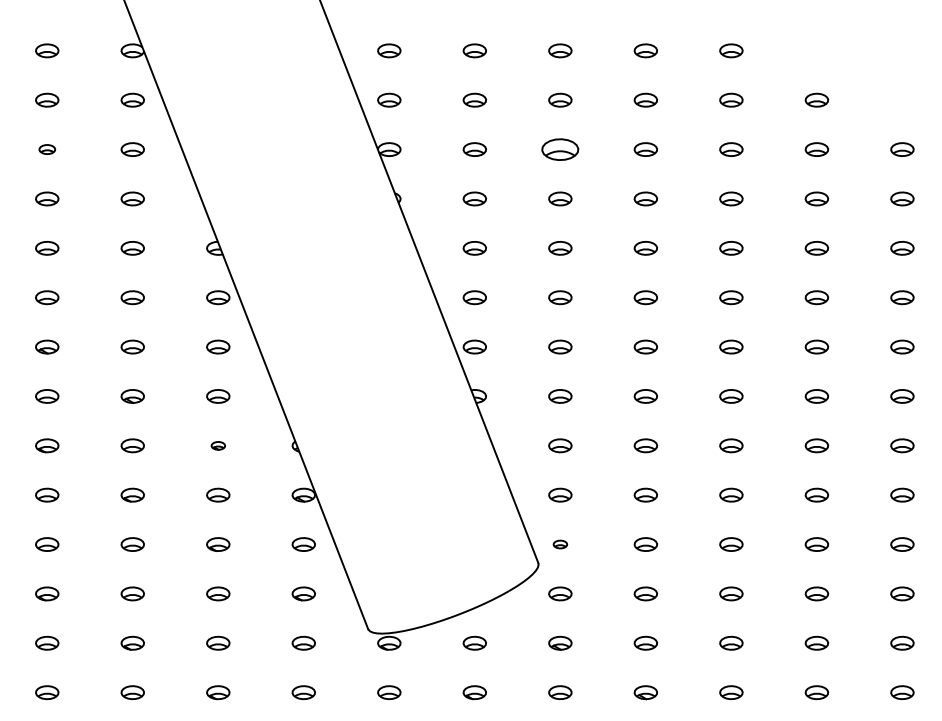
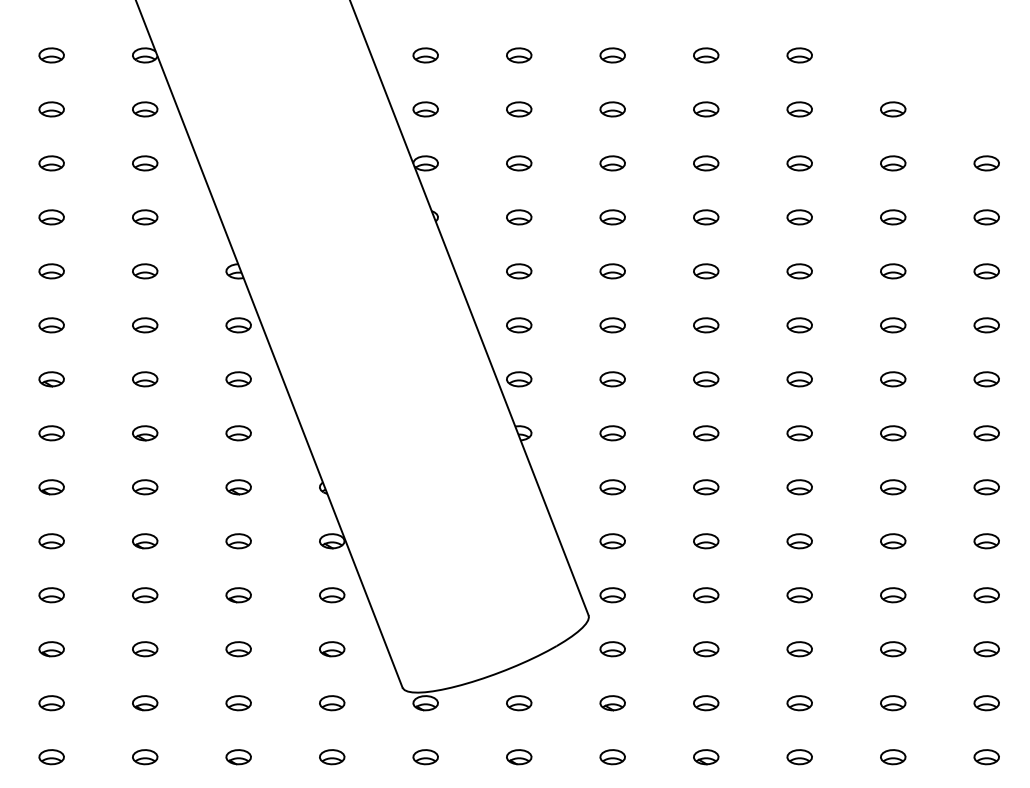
part: (47, 149) -> (51, 163), size x1.43
part: (560, 149) -> (612, 163), size x0.62
part: (218, 445) -> (238, 486), size x1.67
part: (560, 544) -> (612, 595), size x1.67

